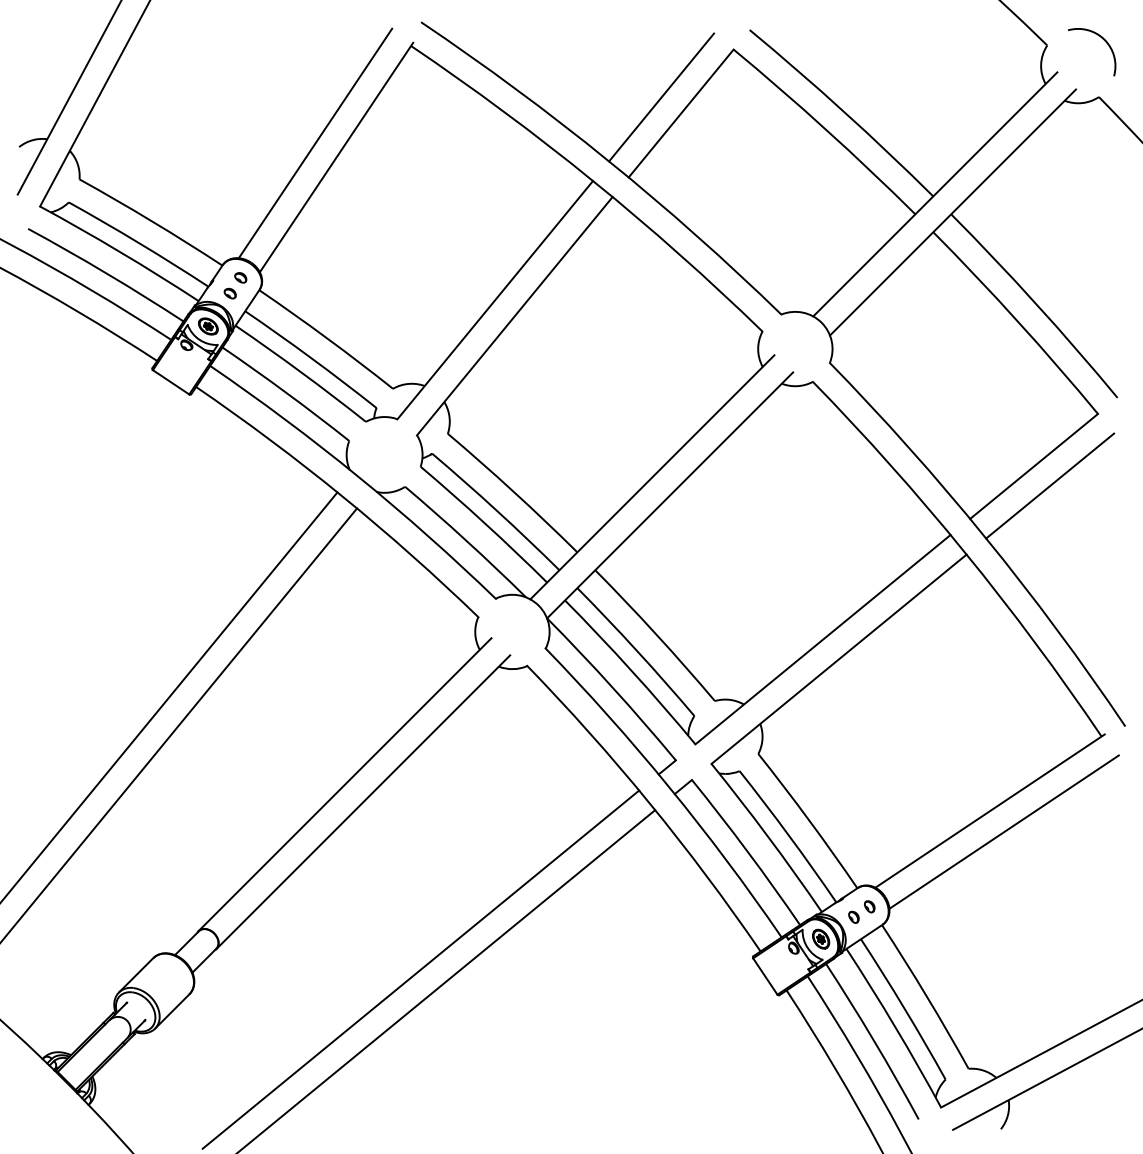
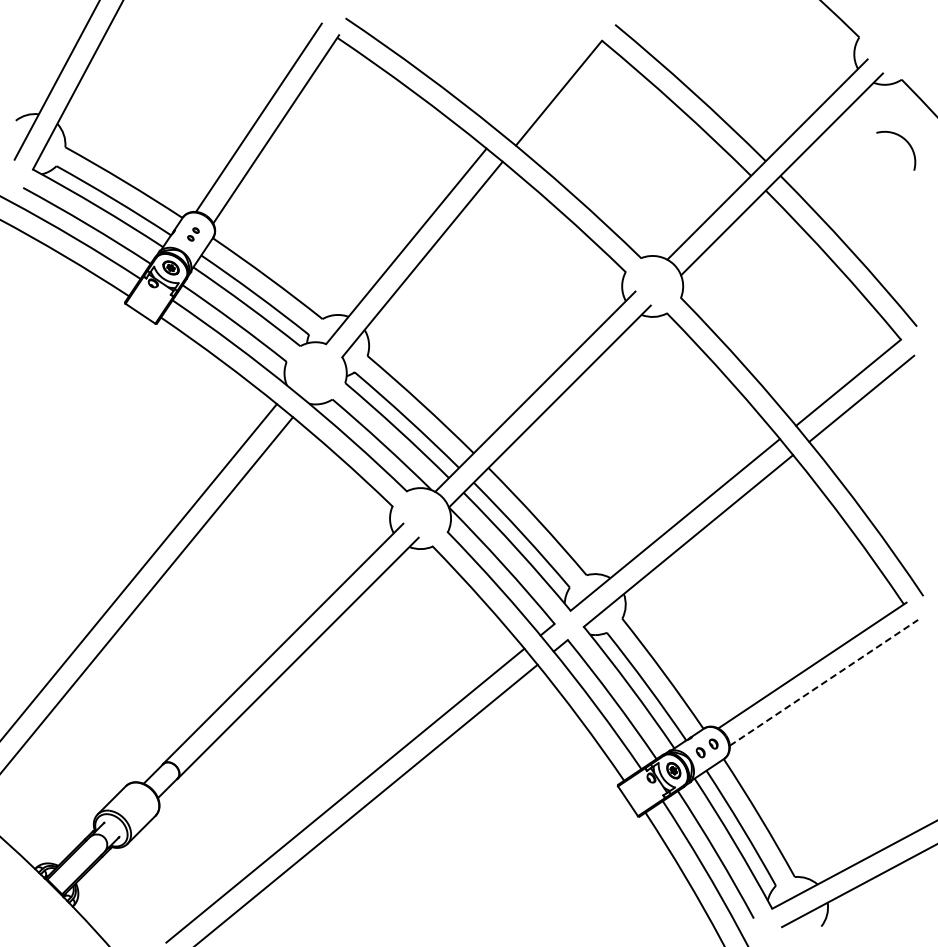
arc: (1103, 40) -> (905, 141), moved
line: (661, 96) -> (542, 79), removed
part: (235, 285) -> (193, 234), size x0.6
line: (1004, 831) -> (824, 682), solid -> dashed

